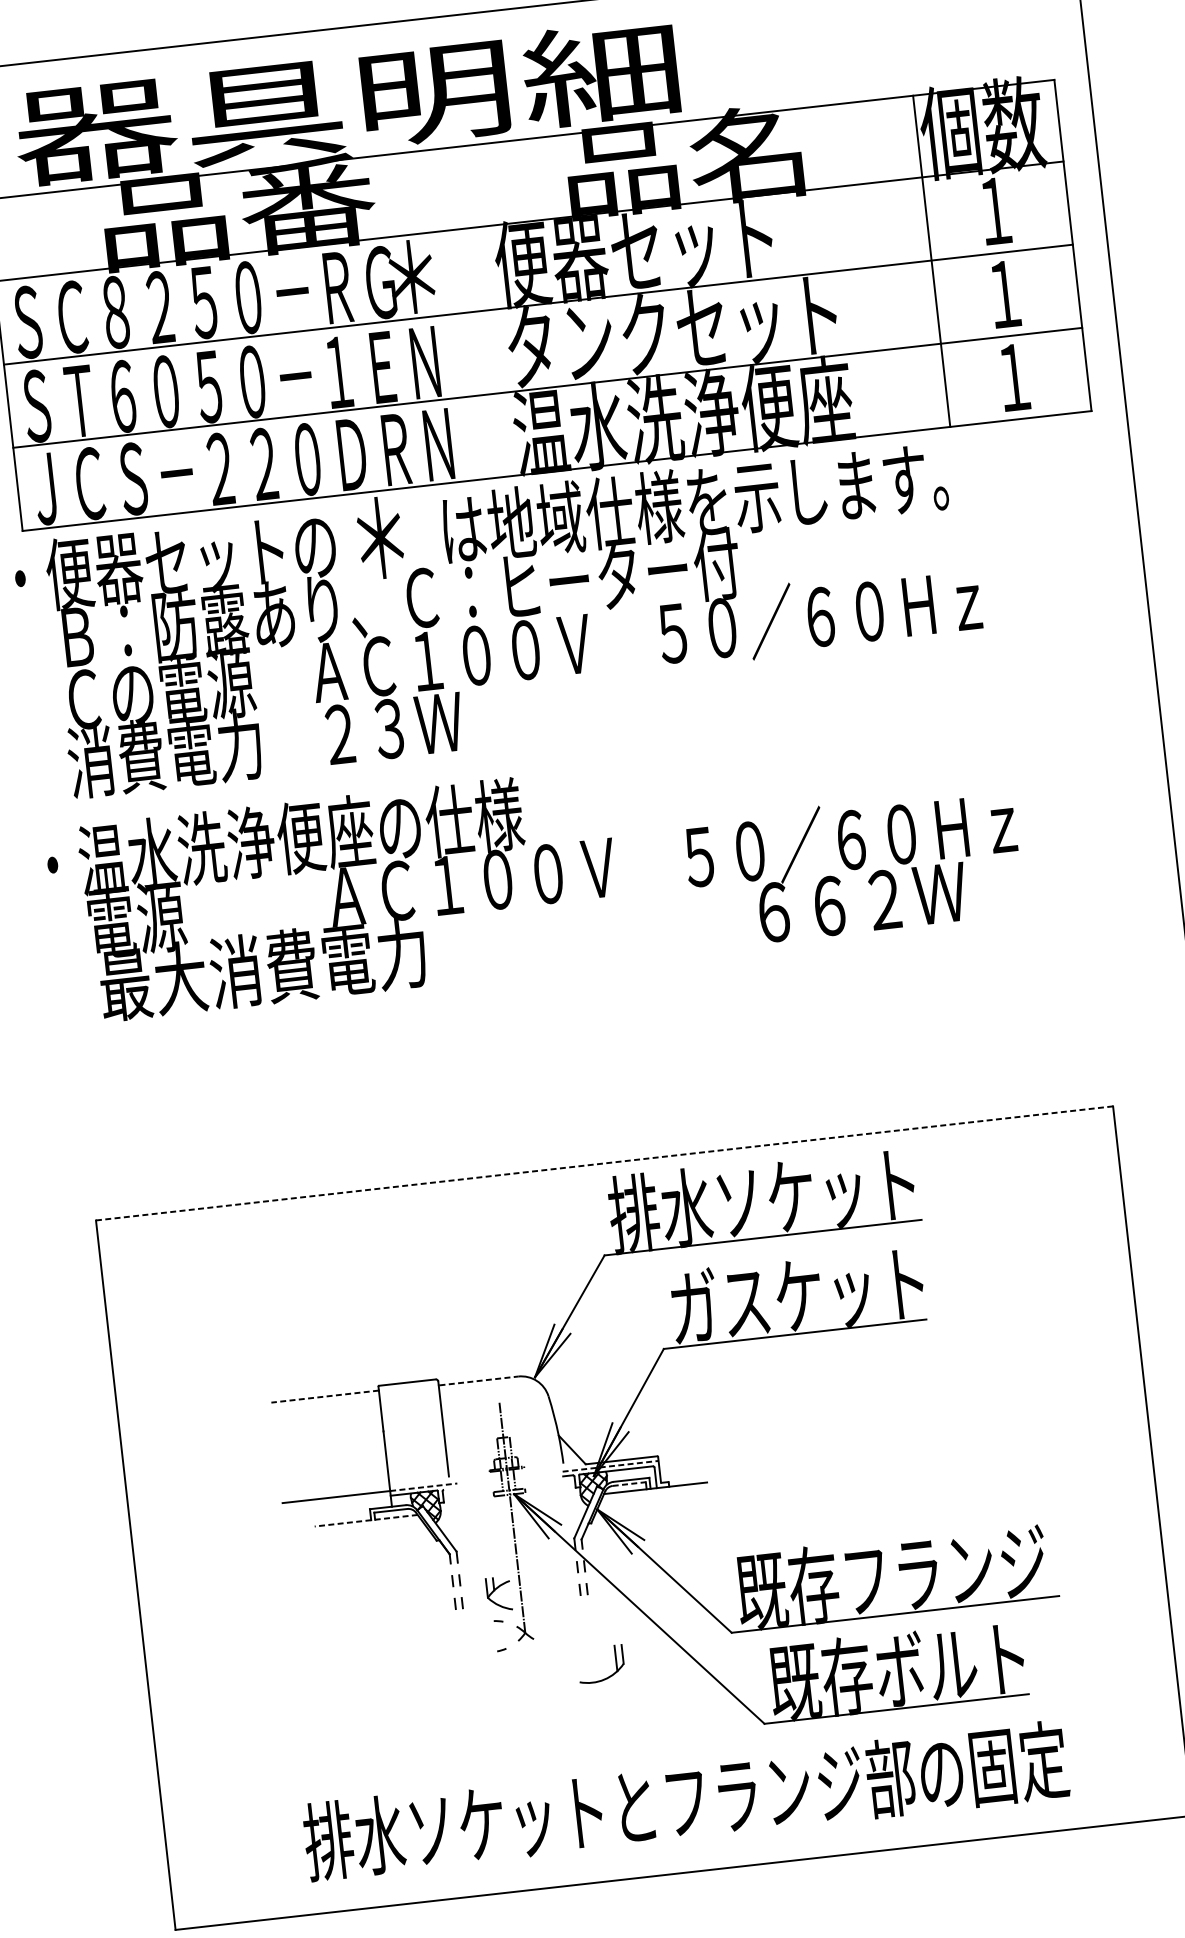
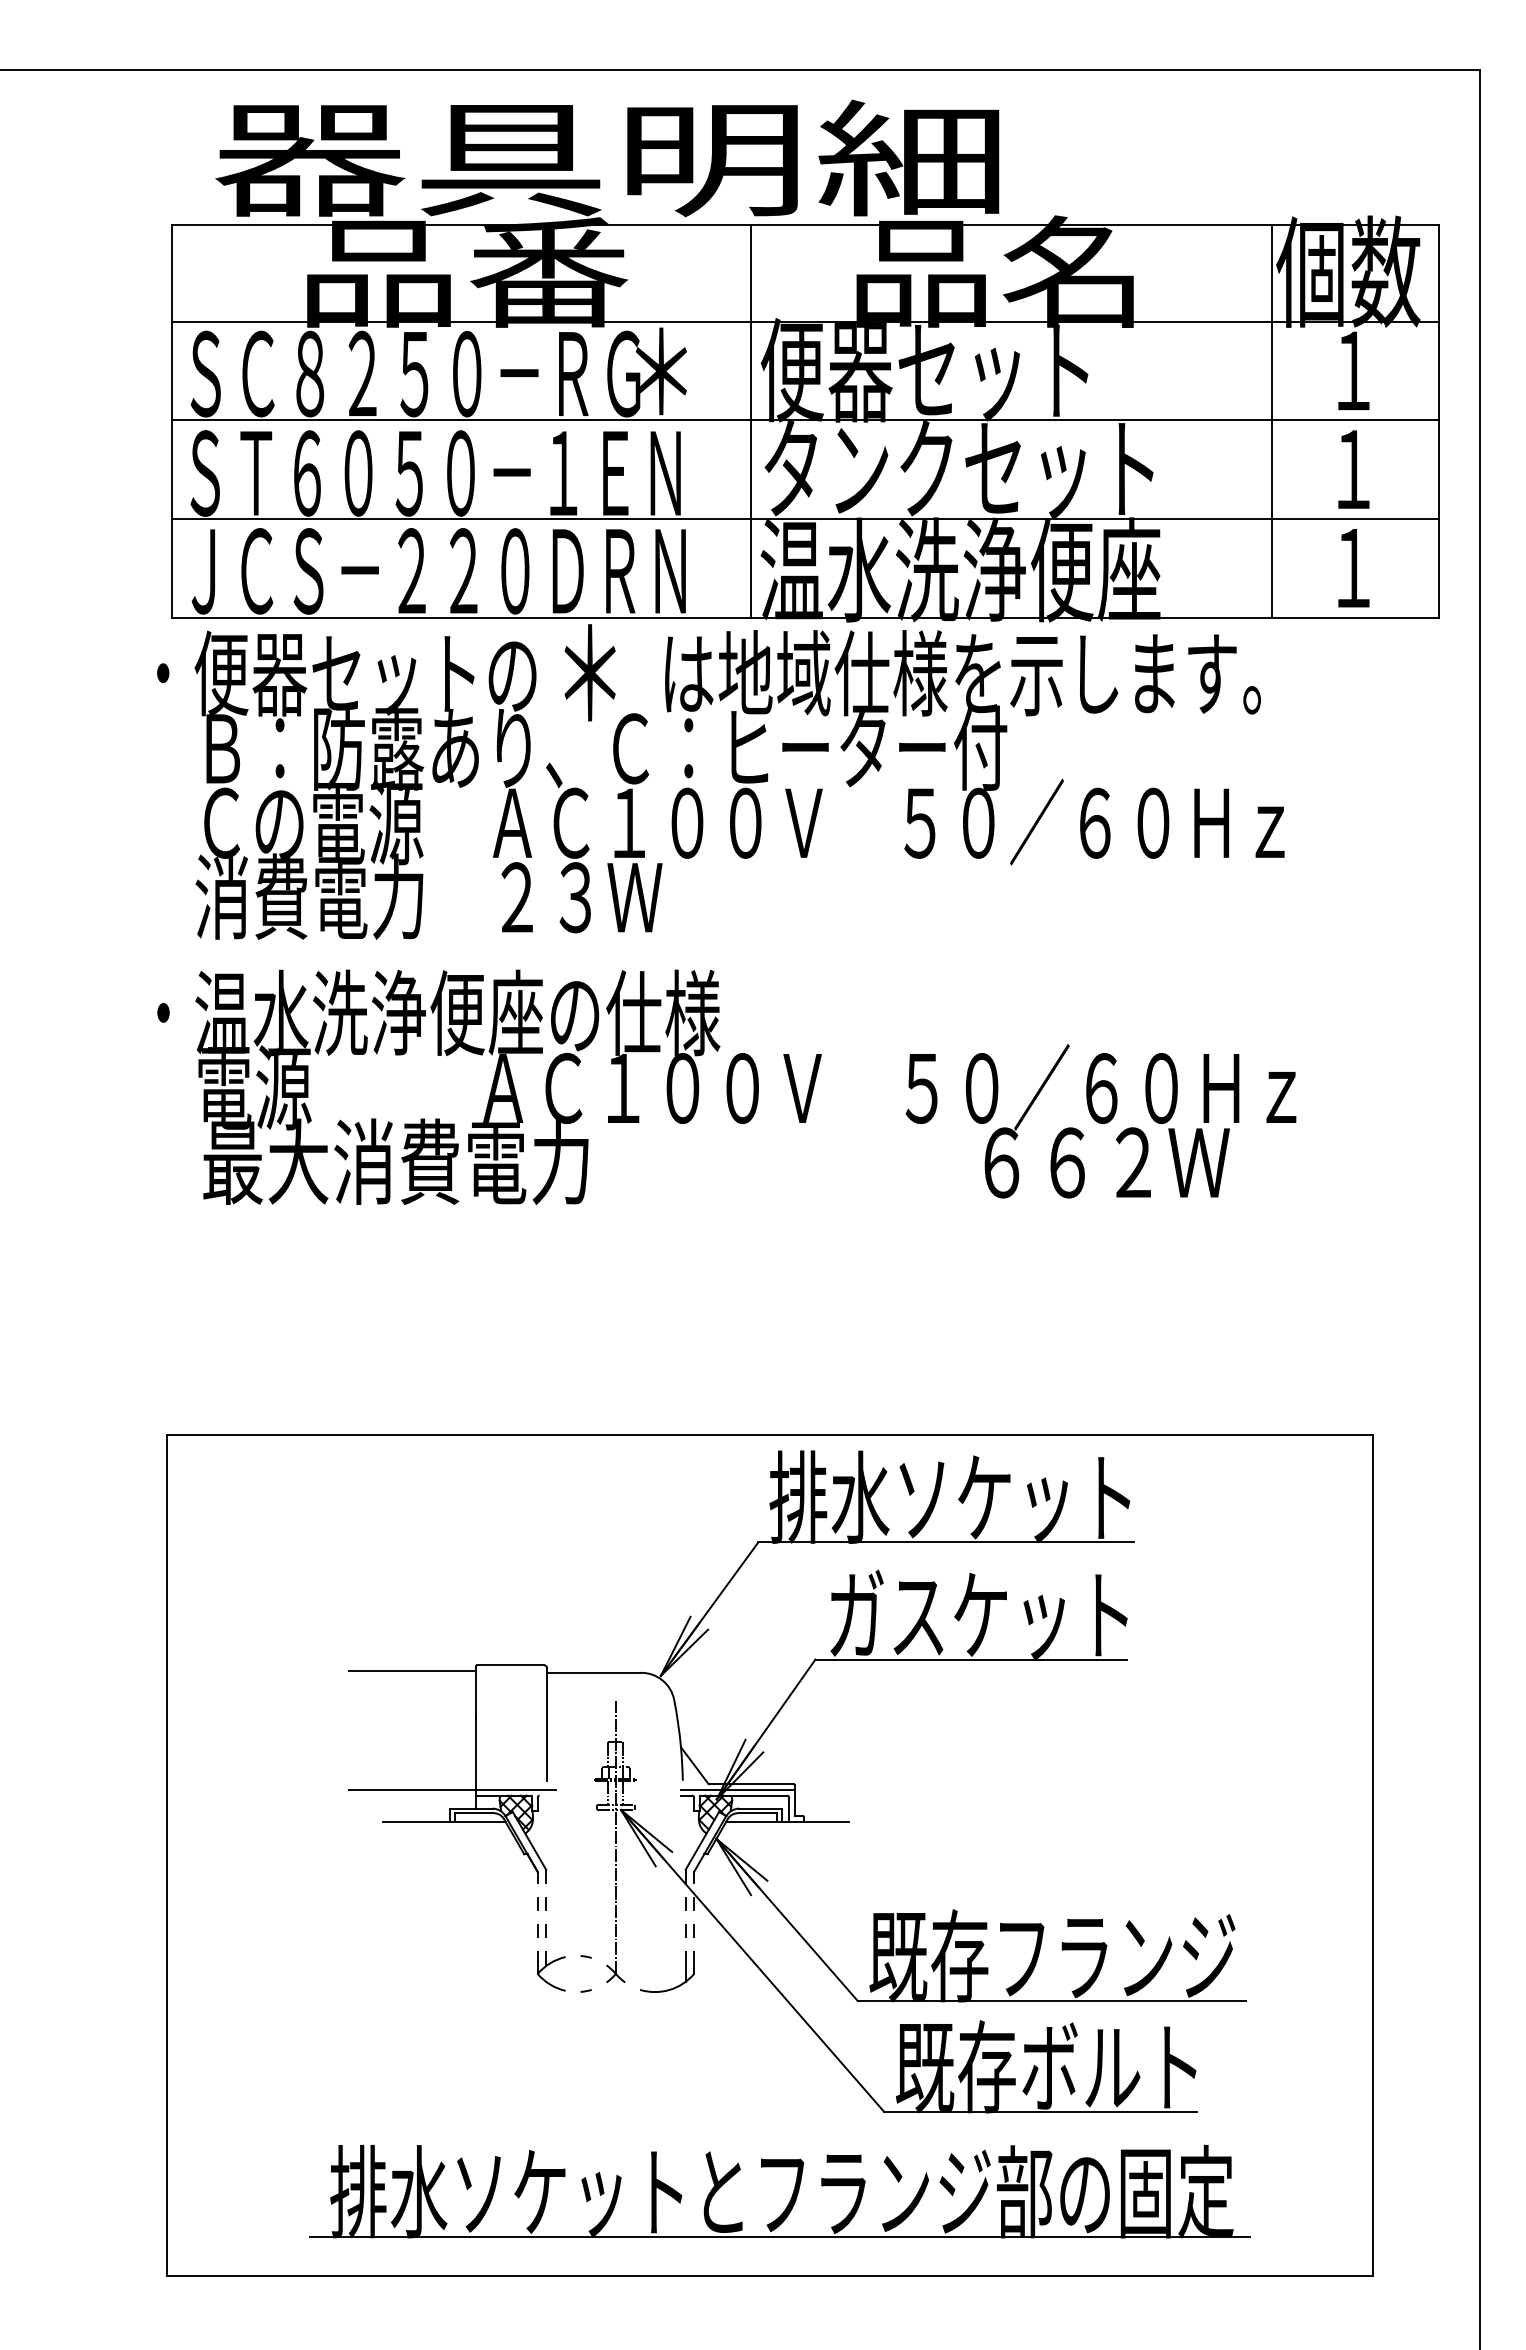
line: (491, 310) -> (750, 420), added
line: (604, 1163) -> (770, 1434), dashed -> solid
line: (478, 1380) -> (594, 1672), dashed -> solid
line: (325, 1396) -> (412, 1670), dashed -> solid
line: (610, 1466) -> (737, 1790), dashed -> solid
line: (629, 1484) -> (757, 1813), dashed -> solid
line: (424, 1487) -> (516, 1790), dashed -> solid
line: (365, 1520) -> (443, 1821), dashed -> solid
part: (495, 1590) -> (547, 1966), moved
part: (609, 1676) -> (675, 1986), moved
line: (688, 1838) -> (779, 2236), added

